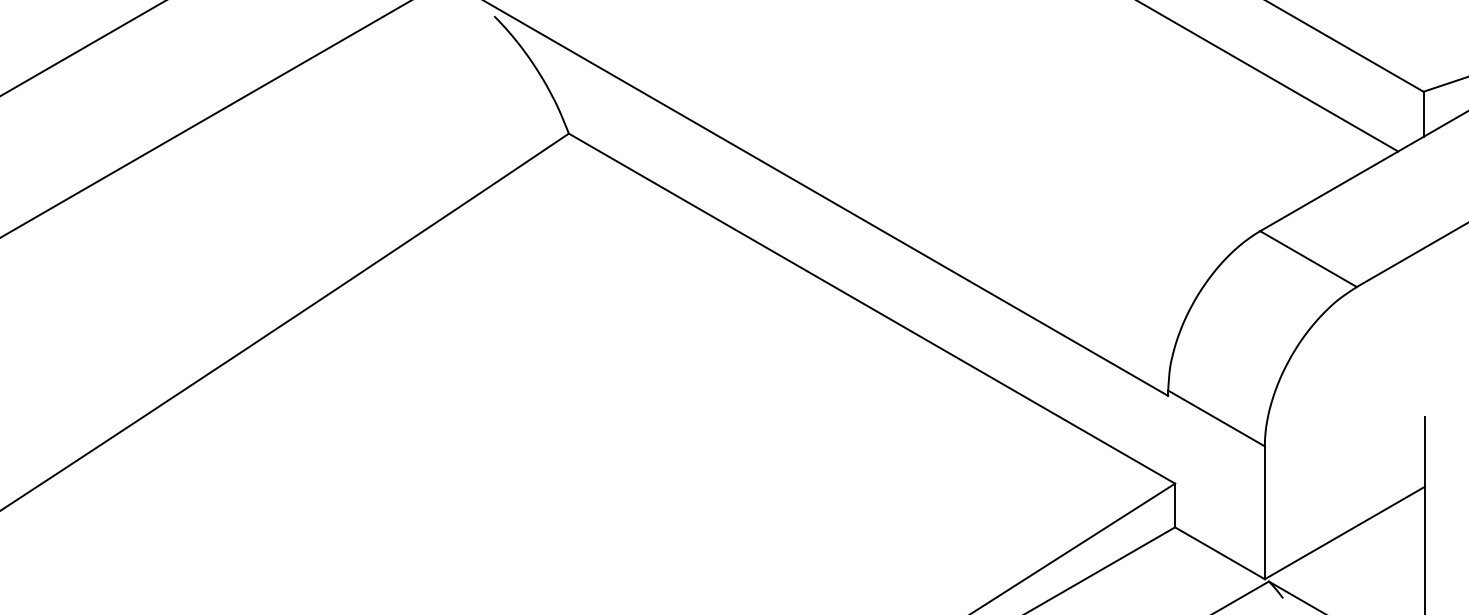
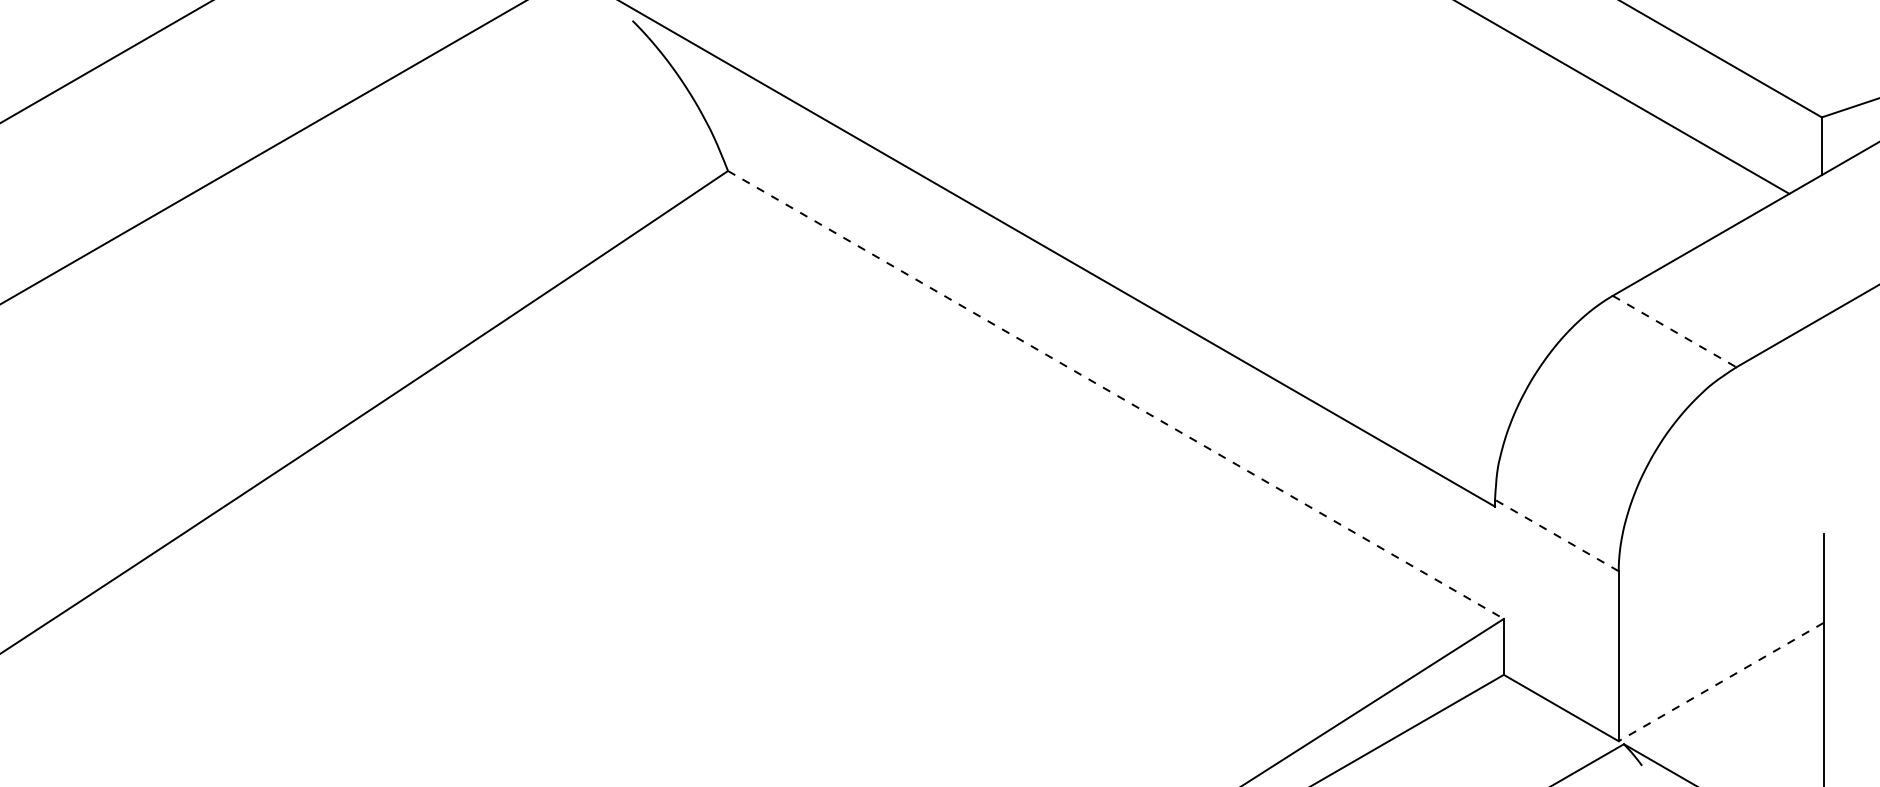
line: (1309, 259) -> (1675, 331), solid -> dashed
line: (871, 308) -> (1115, 394), solid -> dashed
line: (1216, 418) -> (1556, 535), solid -> dashed
line: (1344, 533) -> (1720, 682), solid -> dashed

